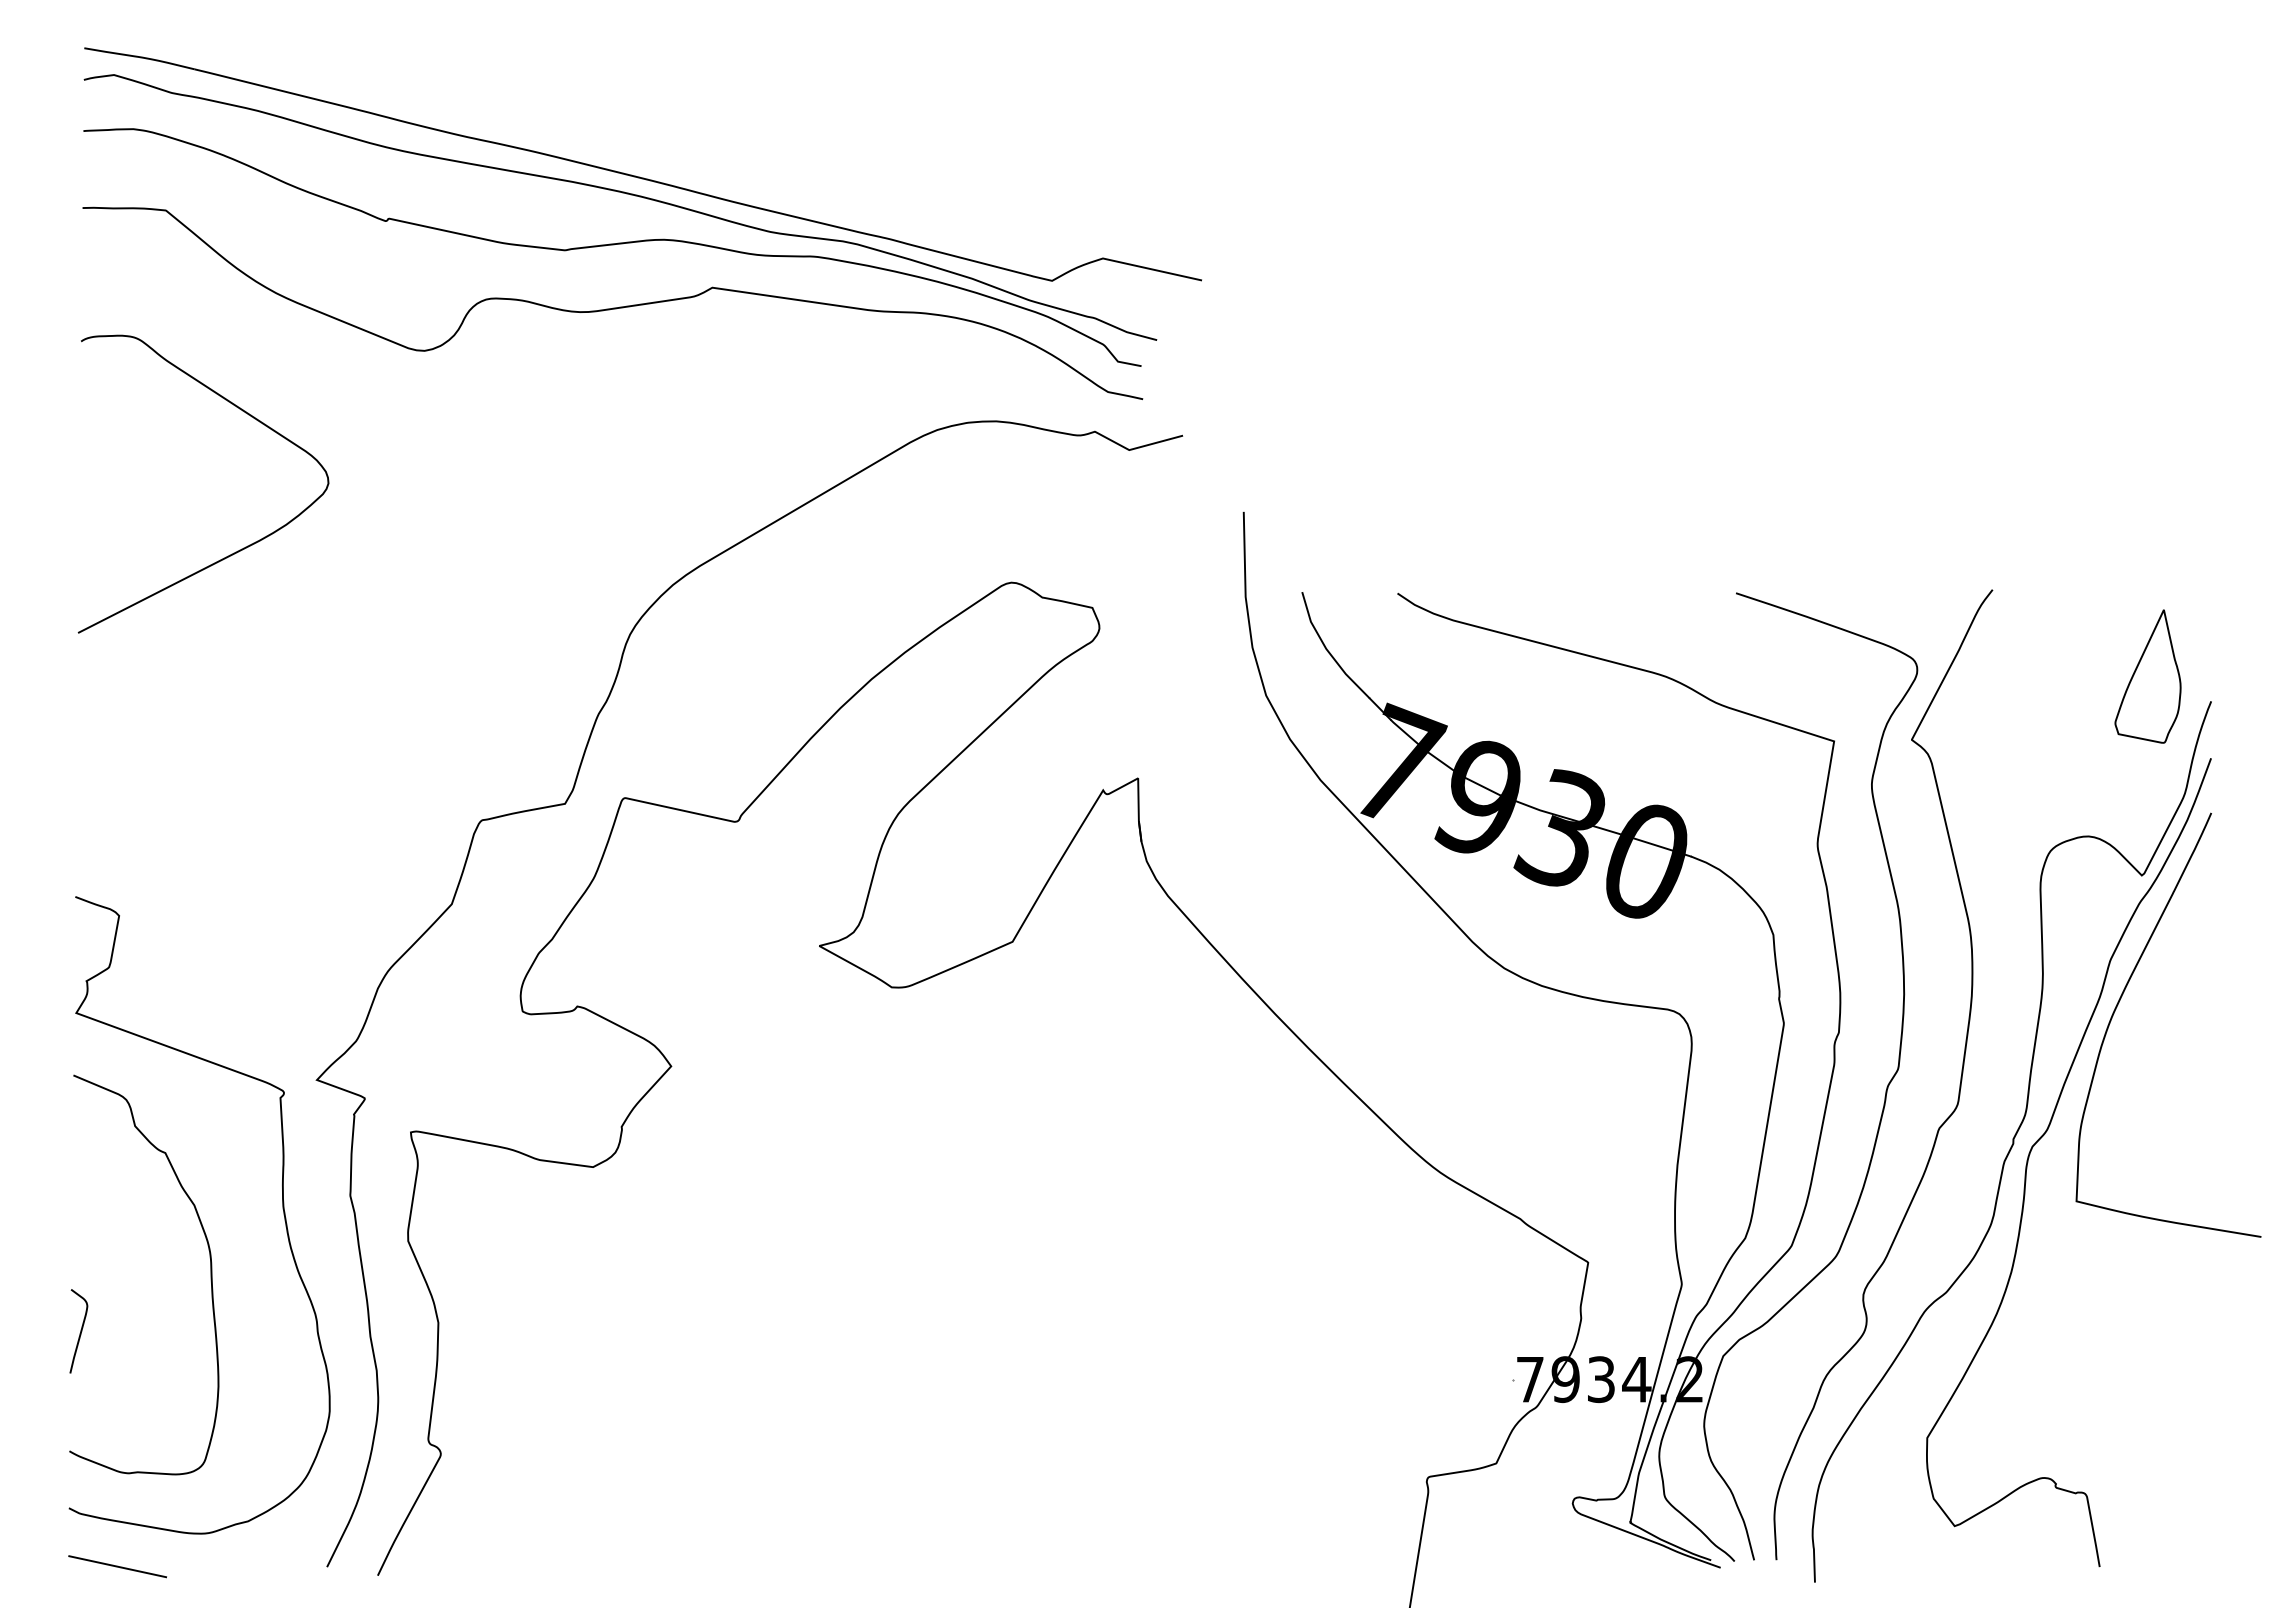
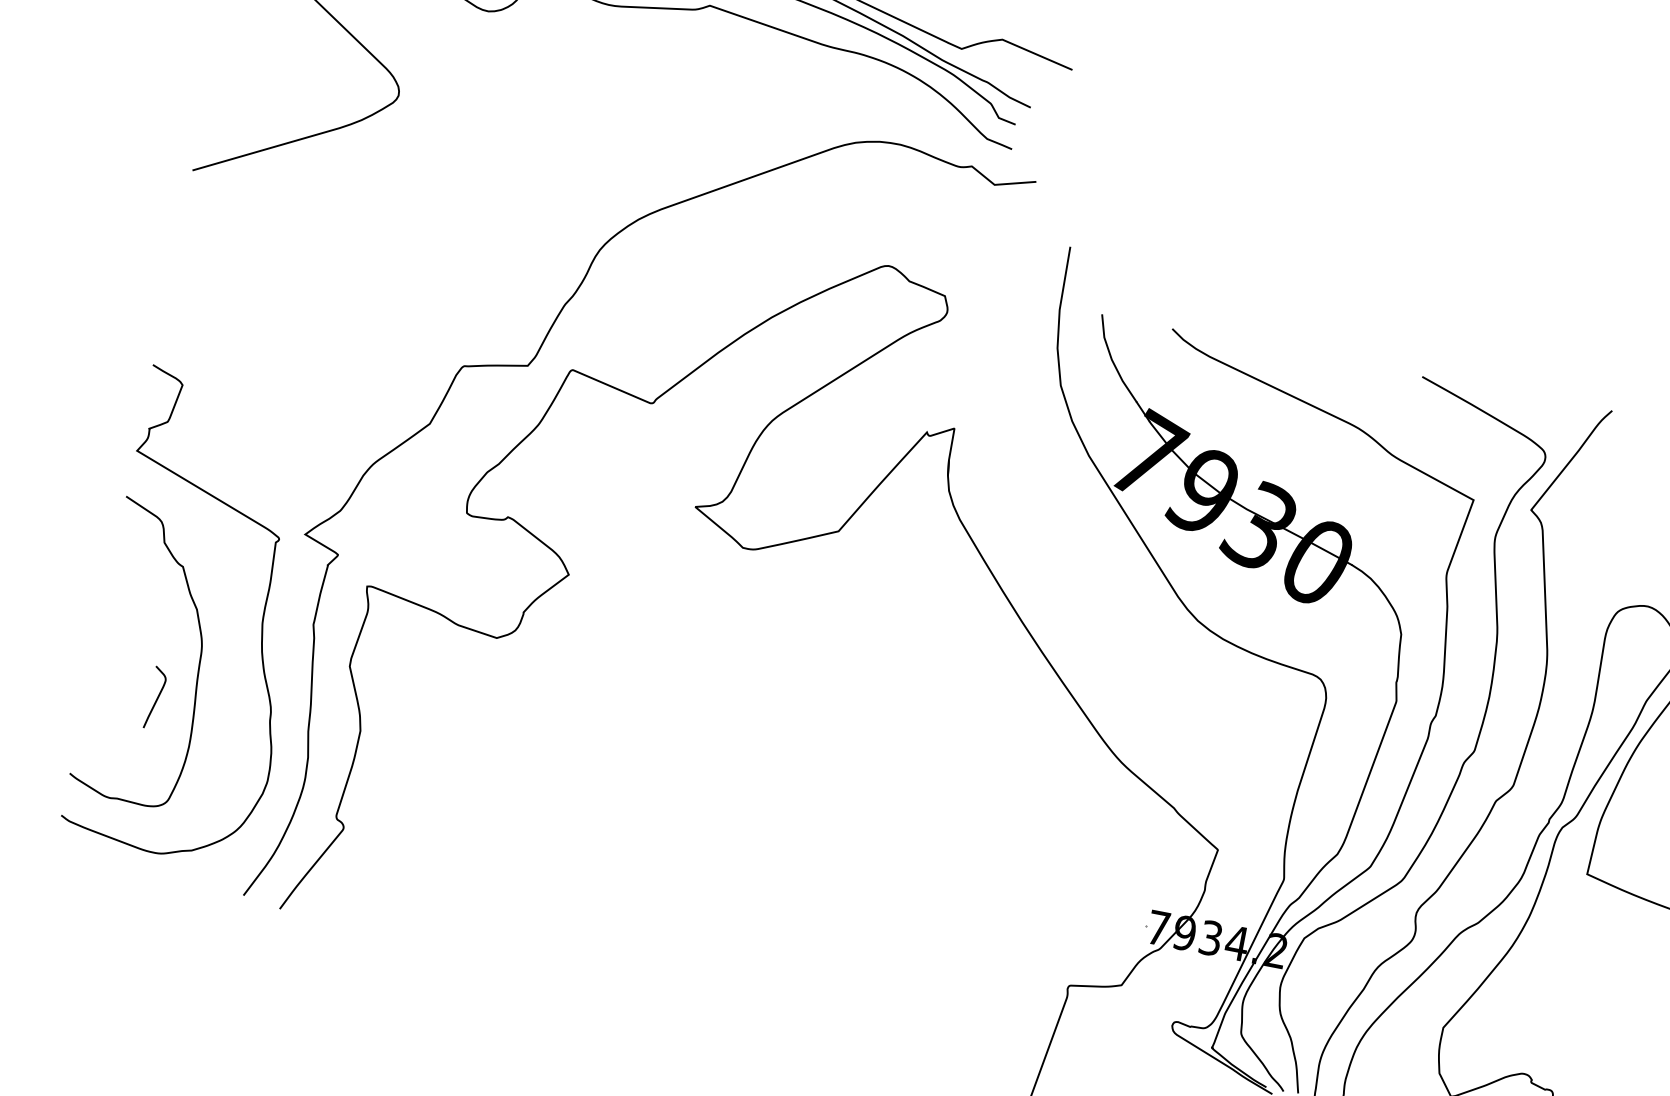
curve: (80, 1331) -> (156, 698), moved
line: (117, 1566) -> (88, 865), removed

